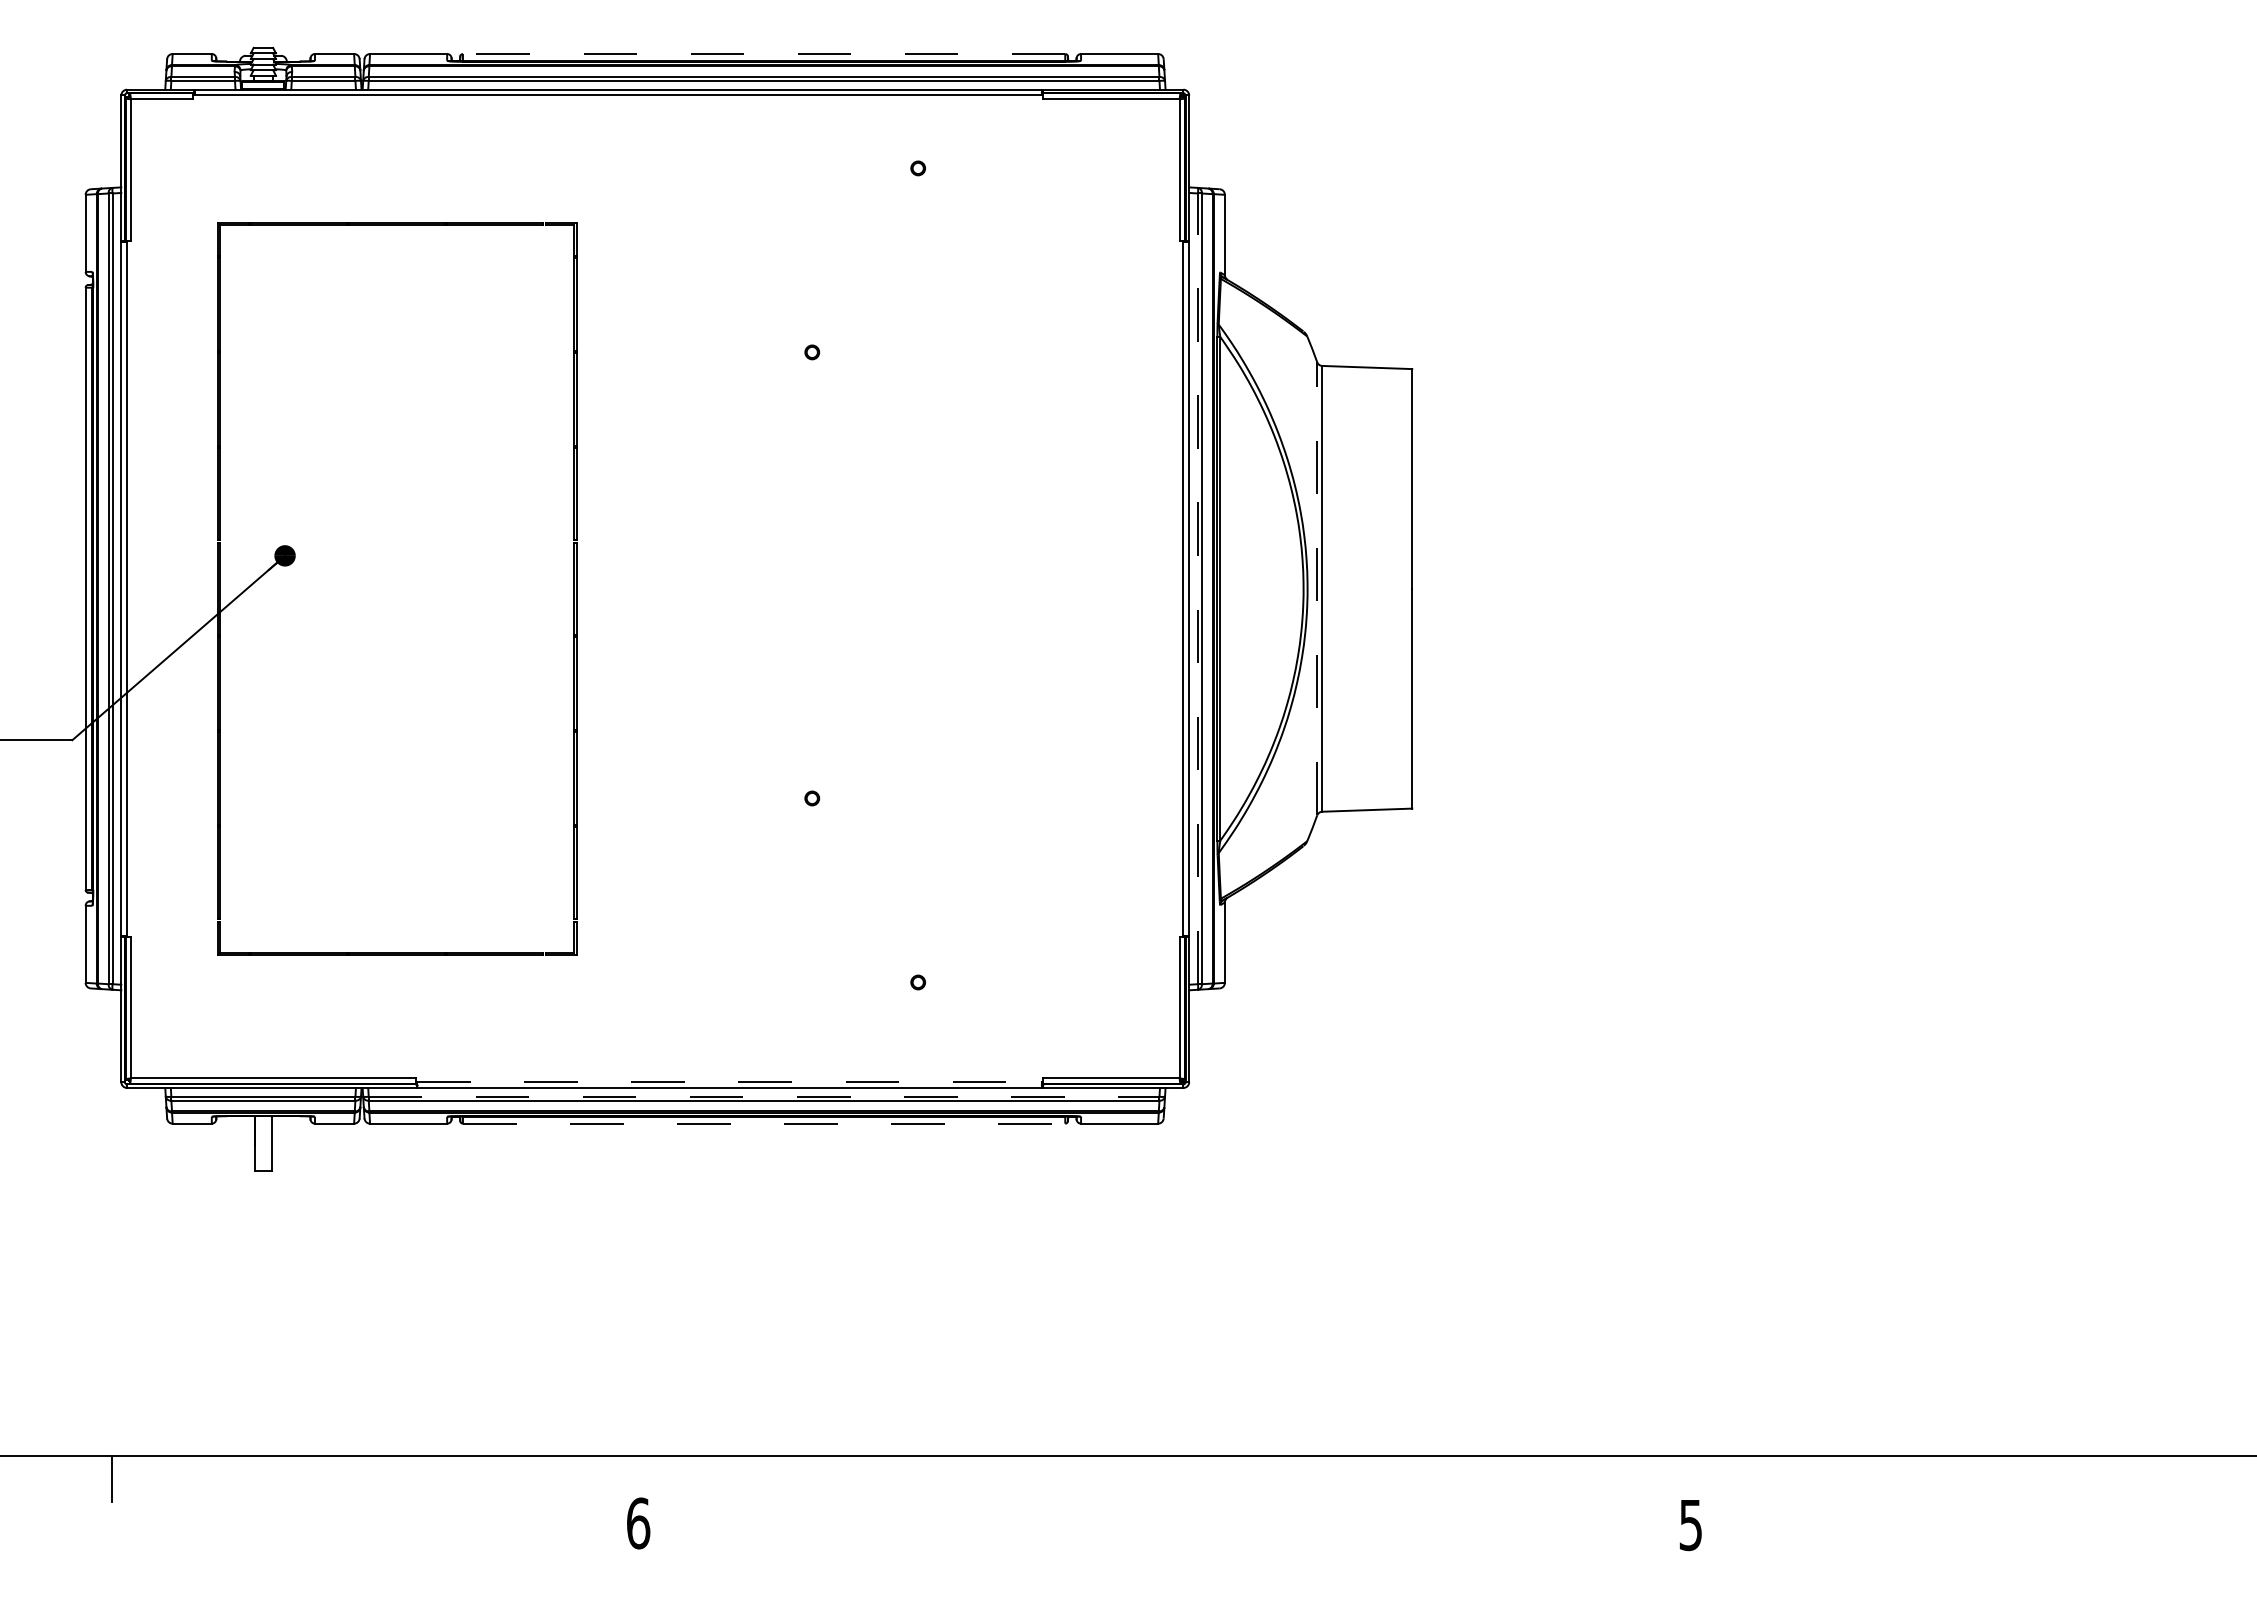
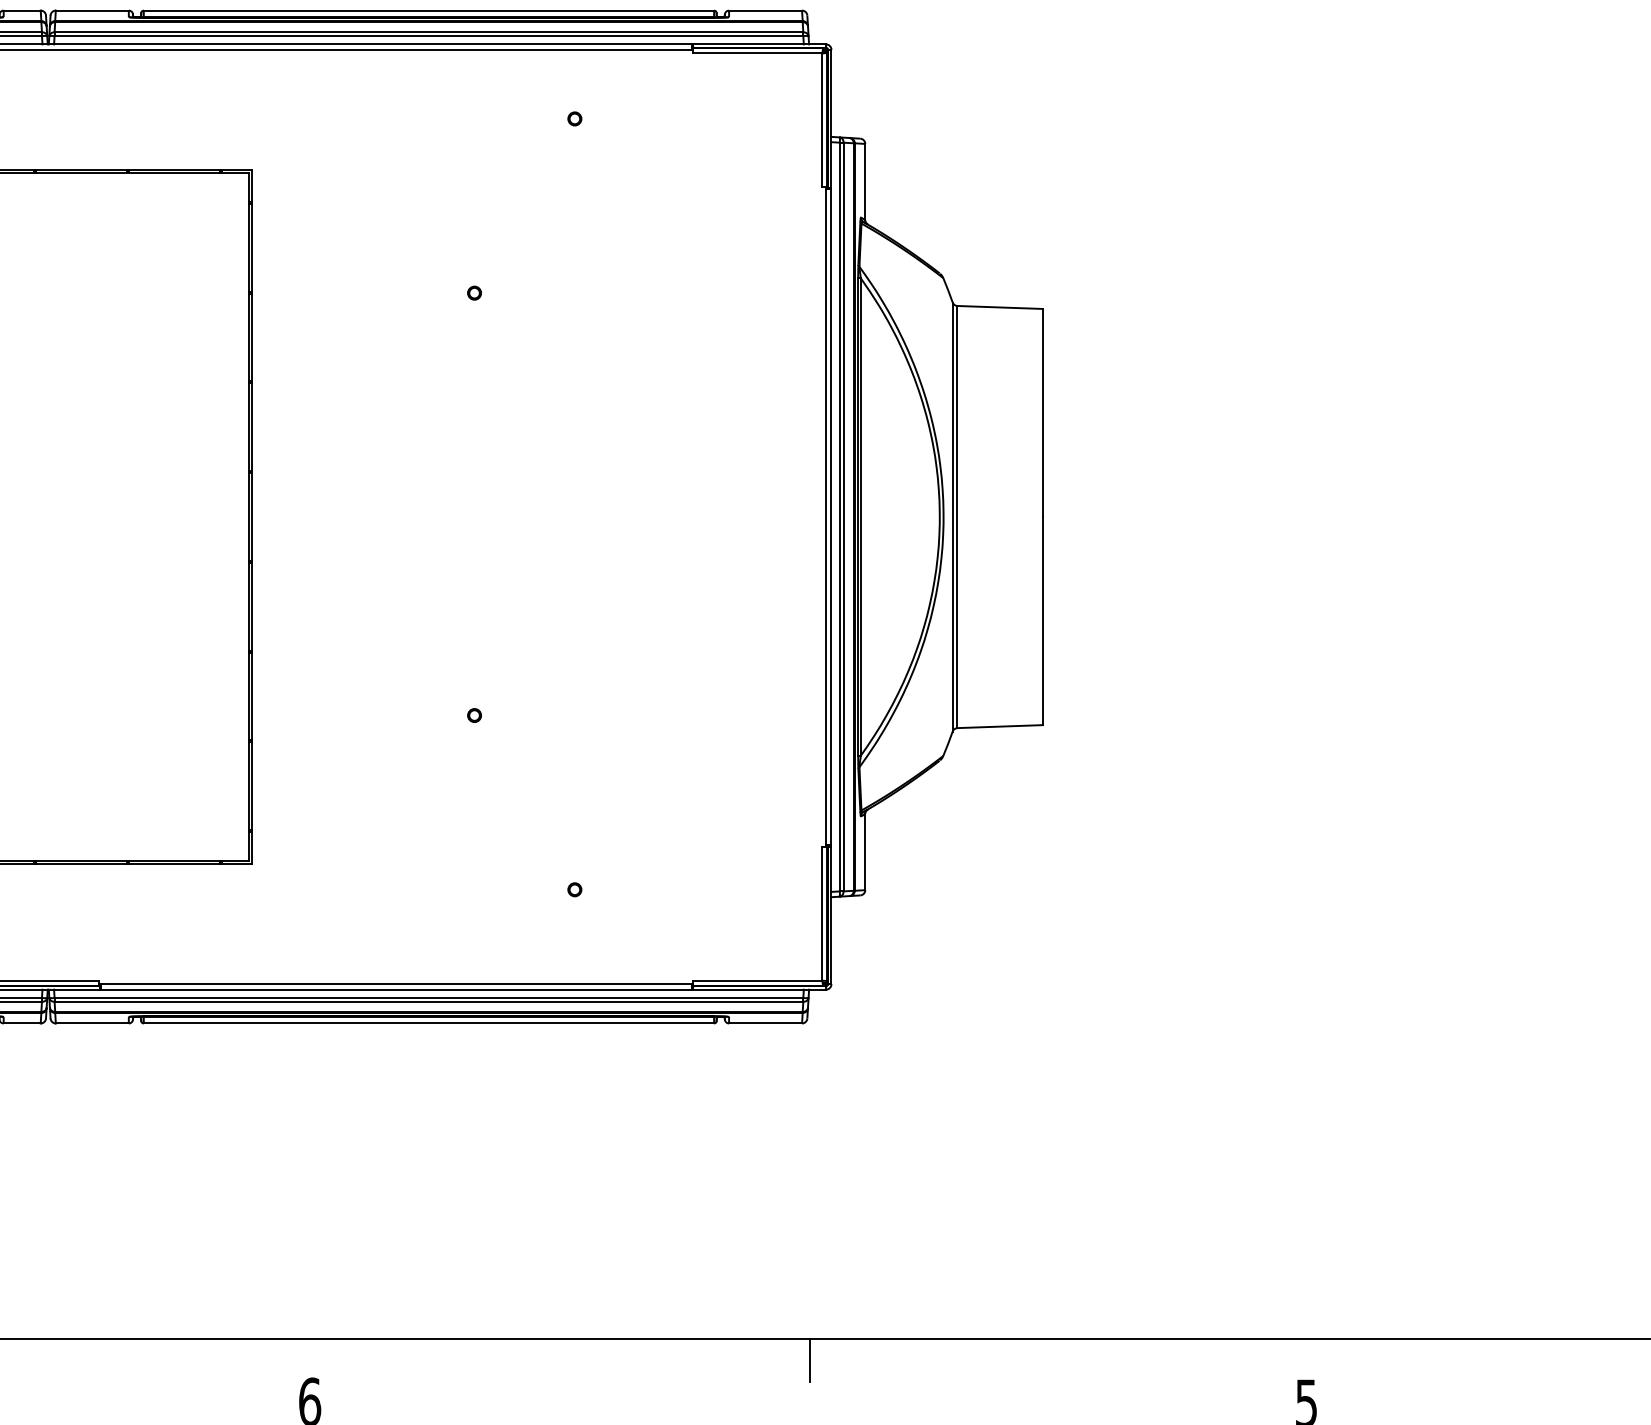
line: (763, 54) -> (428, 11), dashed -> solid
line: (1197, 588) -> (839, 516), dashed -> solid
line: (1317, 588) -> (952, 516), dashed -> solid
line: (730, 1082) -> (397, 984), dashed -> solid
line: (764, 1096) -> (429, 997), dashed -> solid
line: (764, 1123) -> (429, 1023), dashed -> solid
line: (1166, 1478) -> (809, 1359), added

